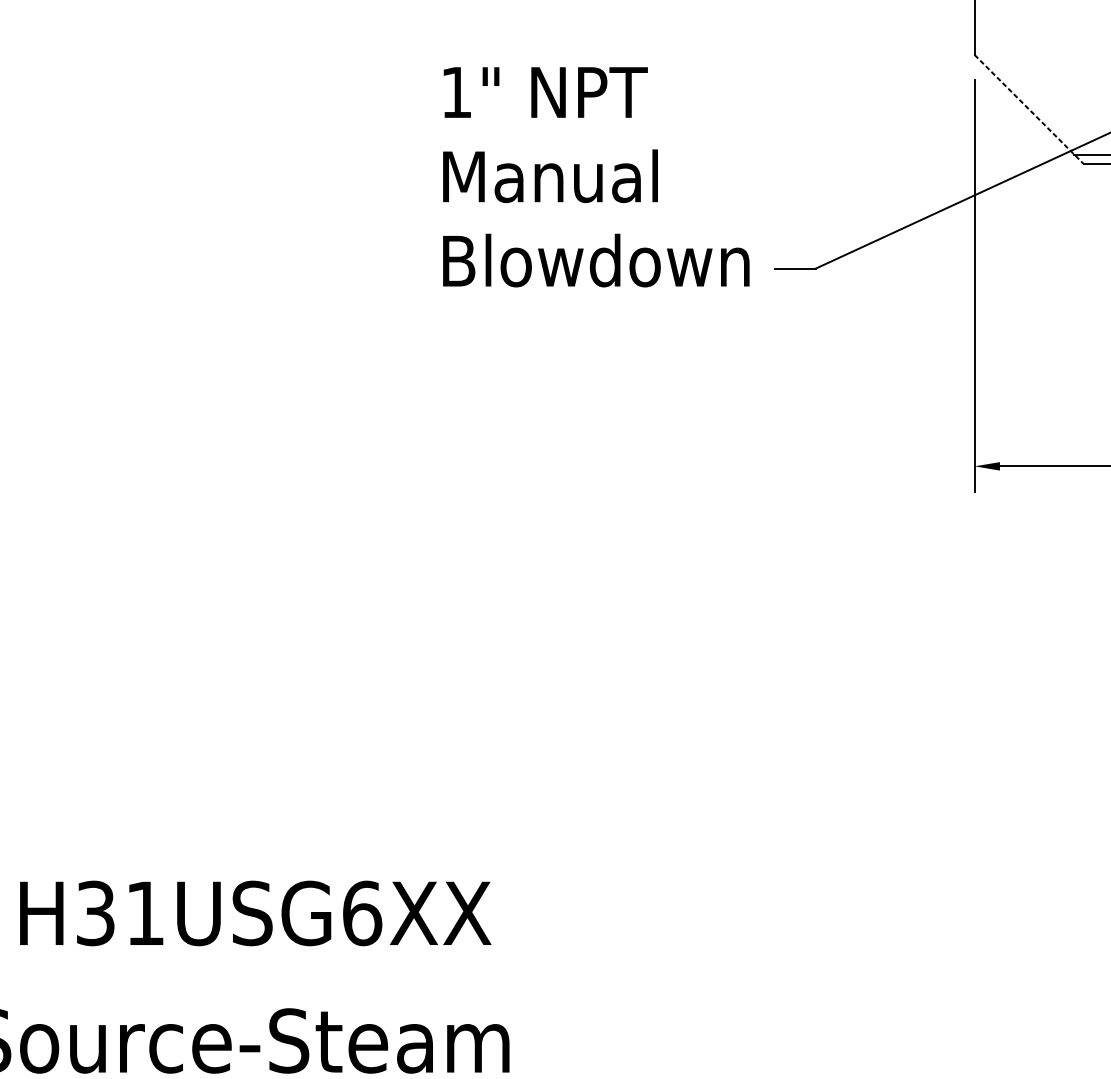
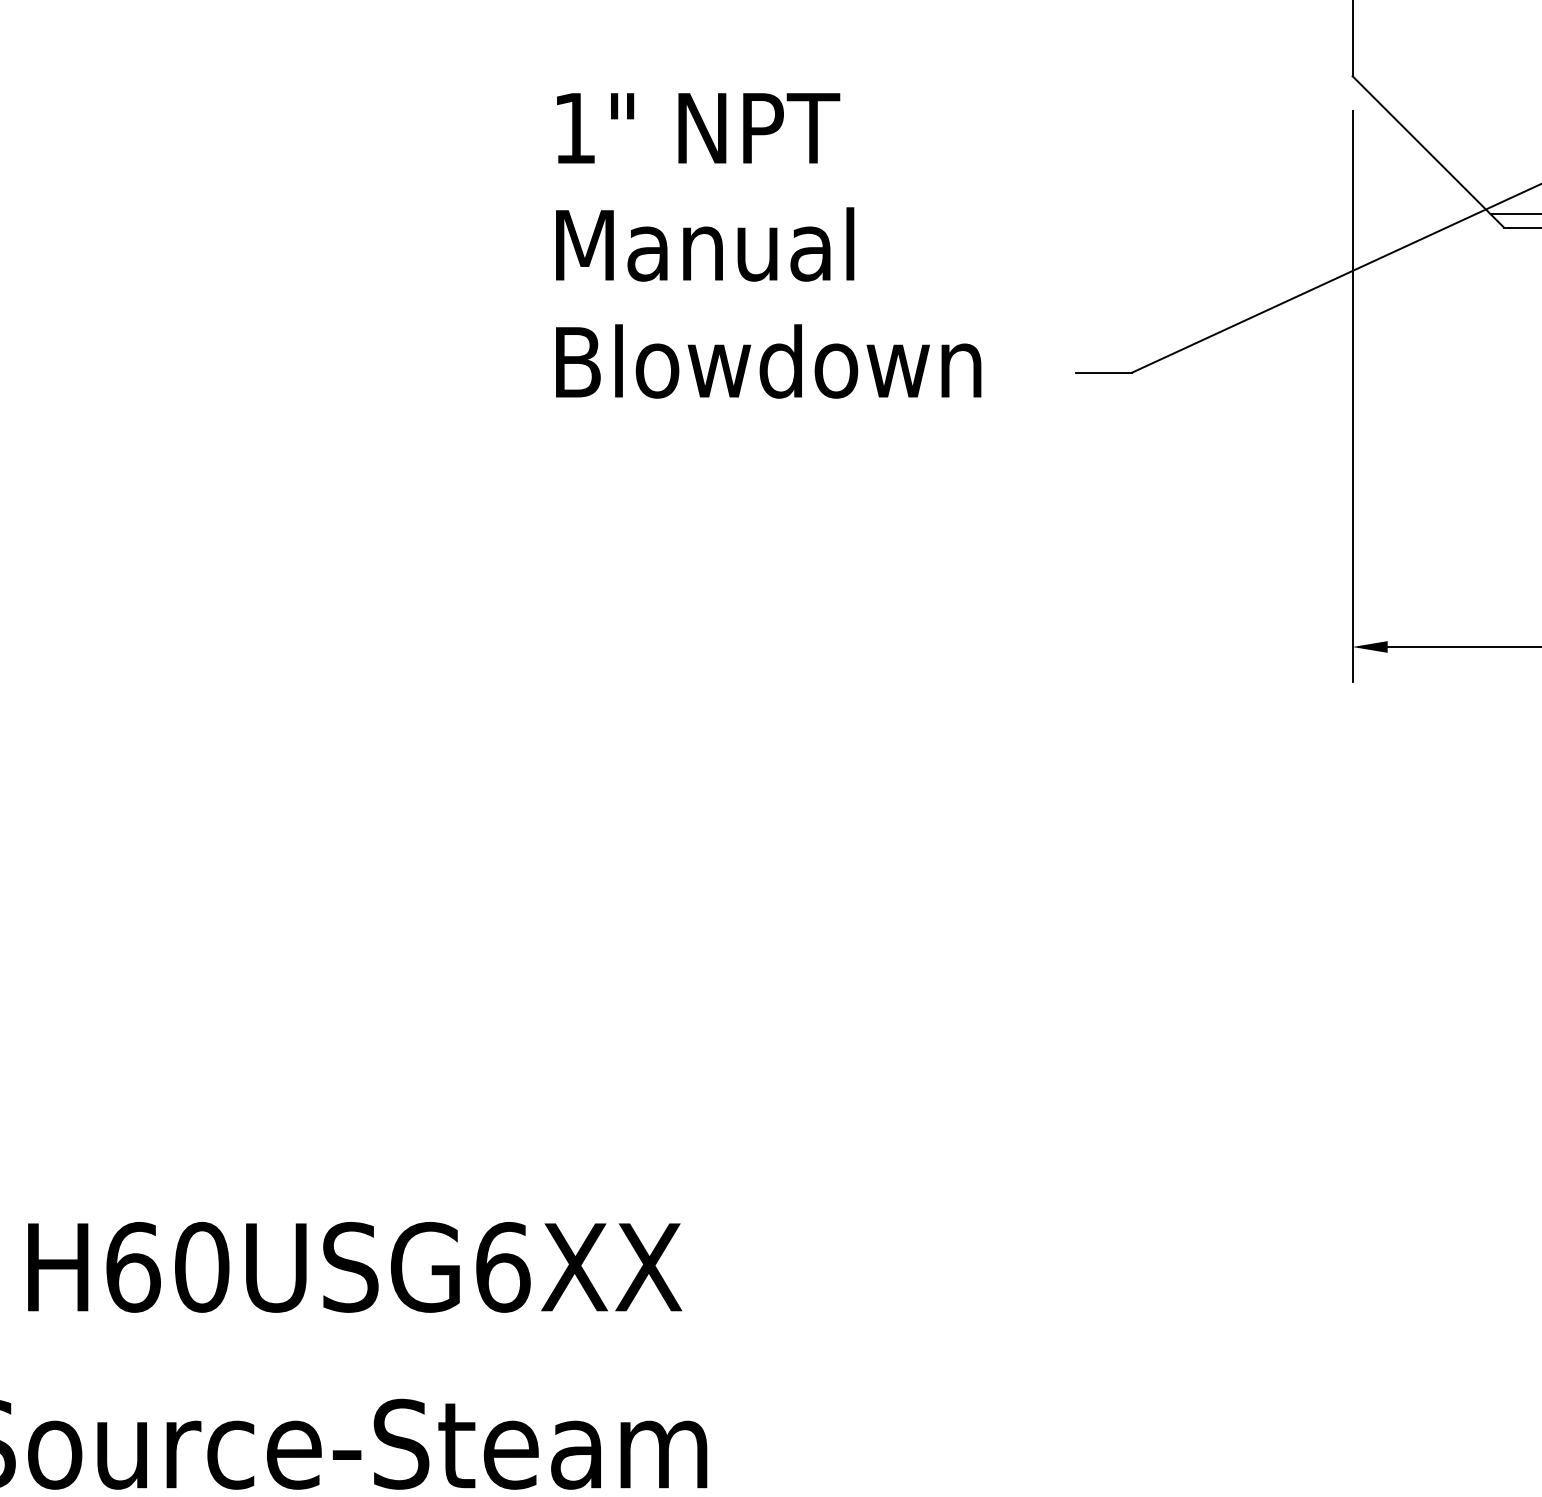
line: (1029, 109) -> (1428, 152), dashed -> solid
text: (596, 176) -> (768, 245), moved
text: (120, 913) -> (167, 1267), H31USG6XX -> H60USG6XX

